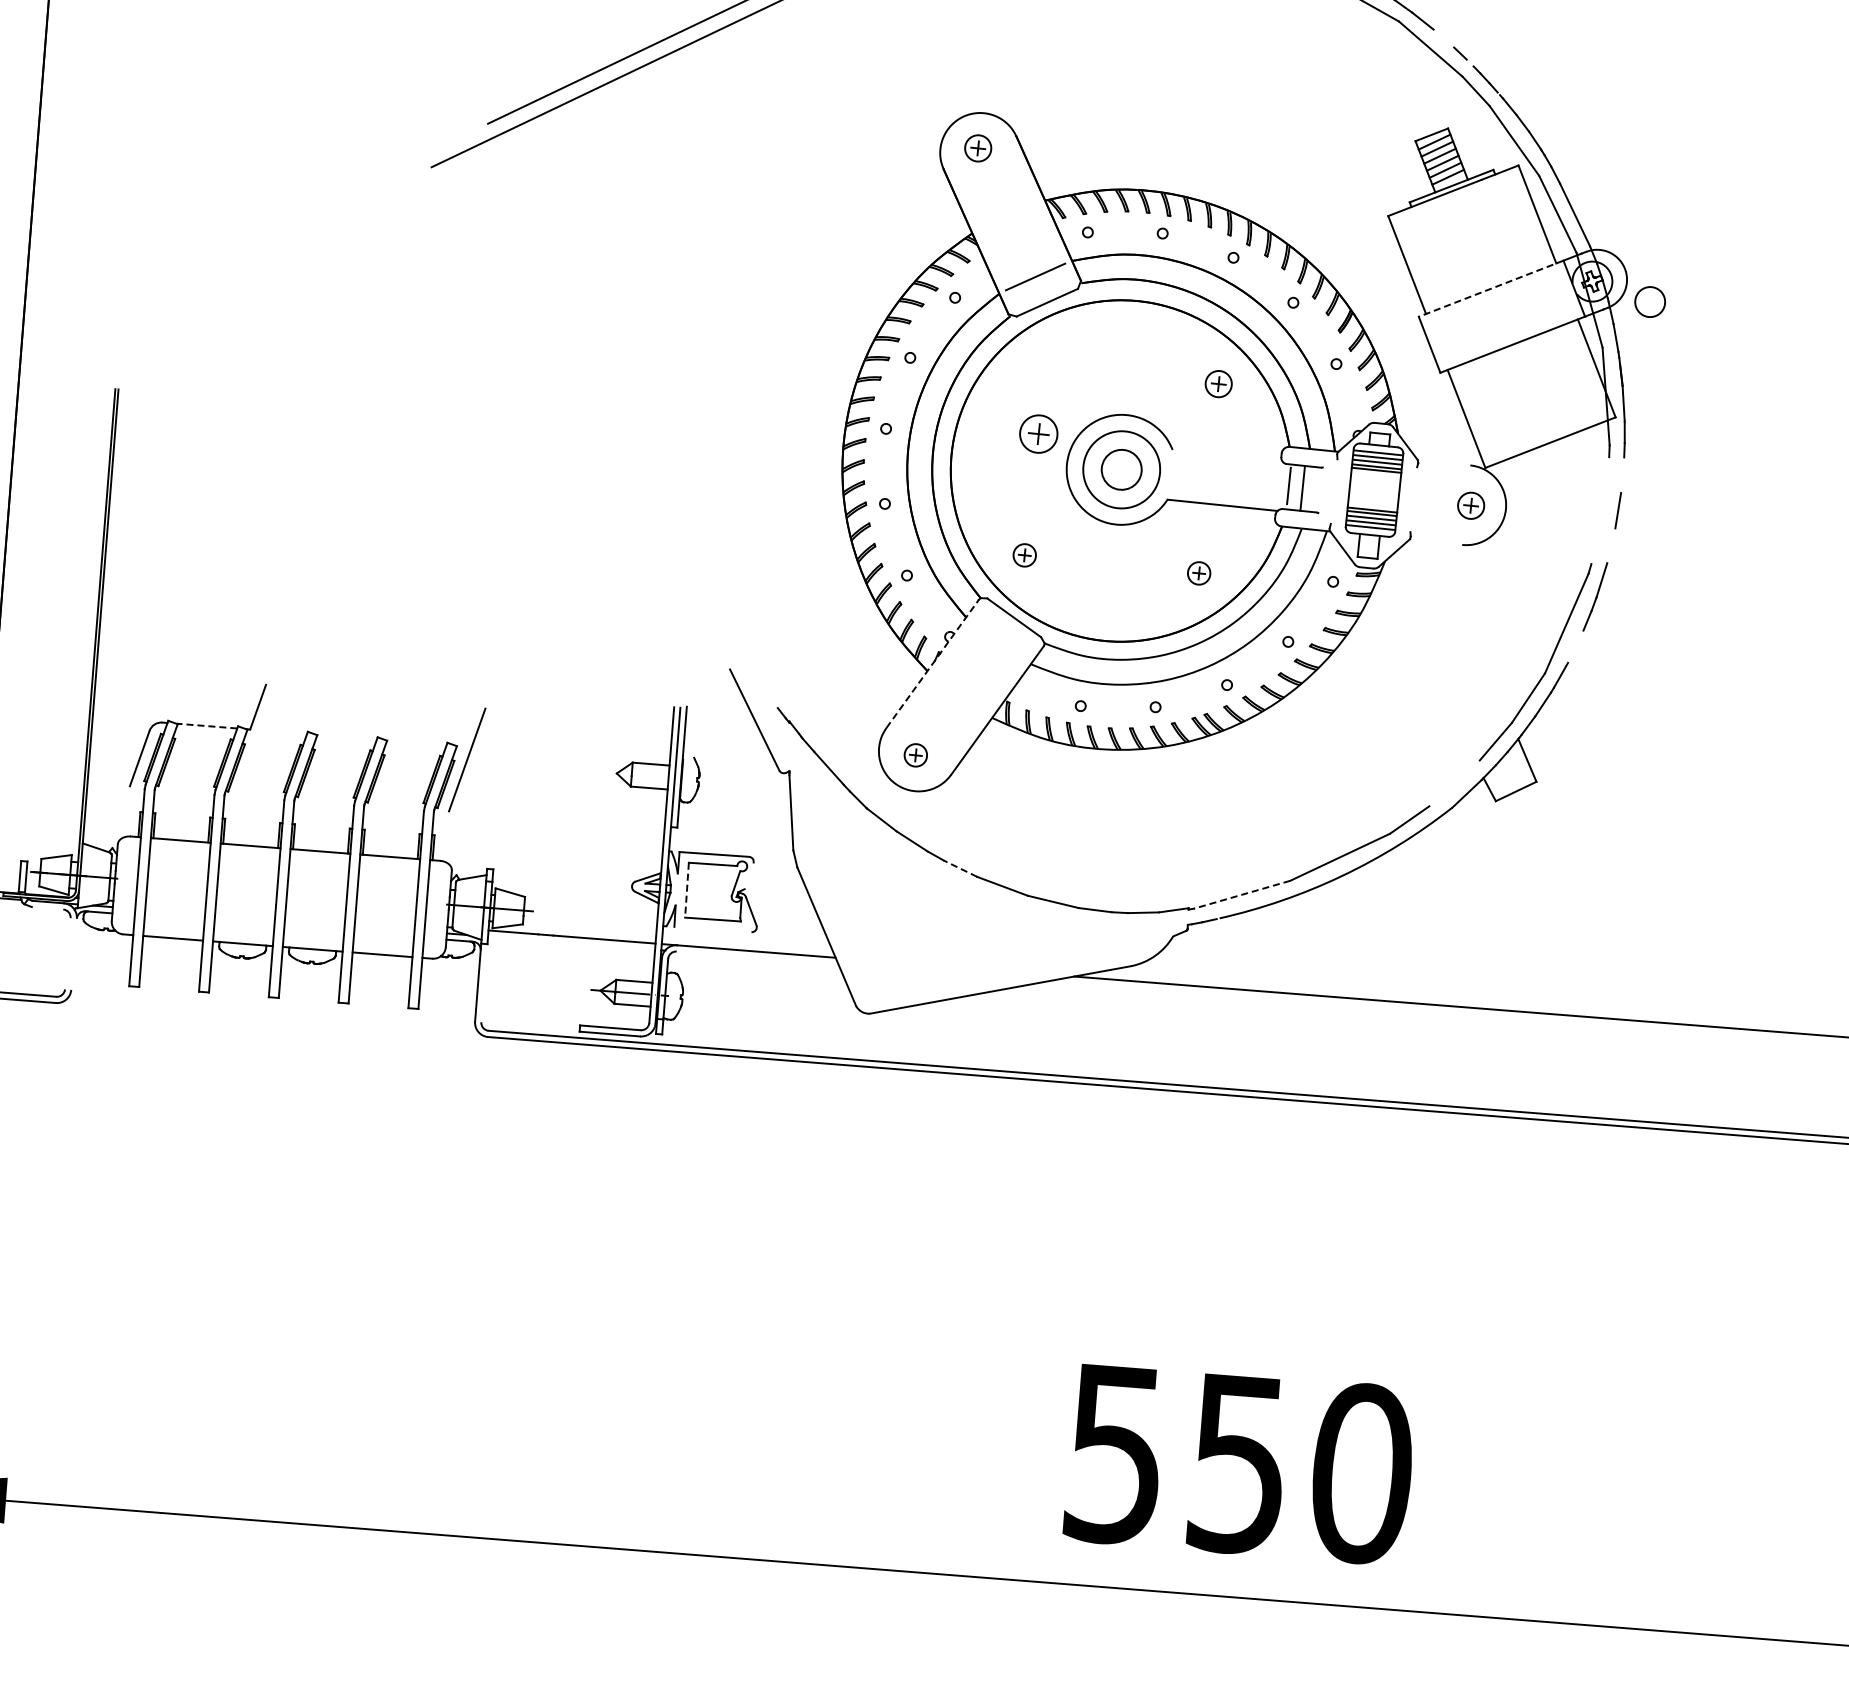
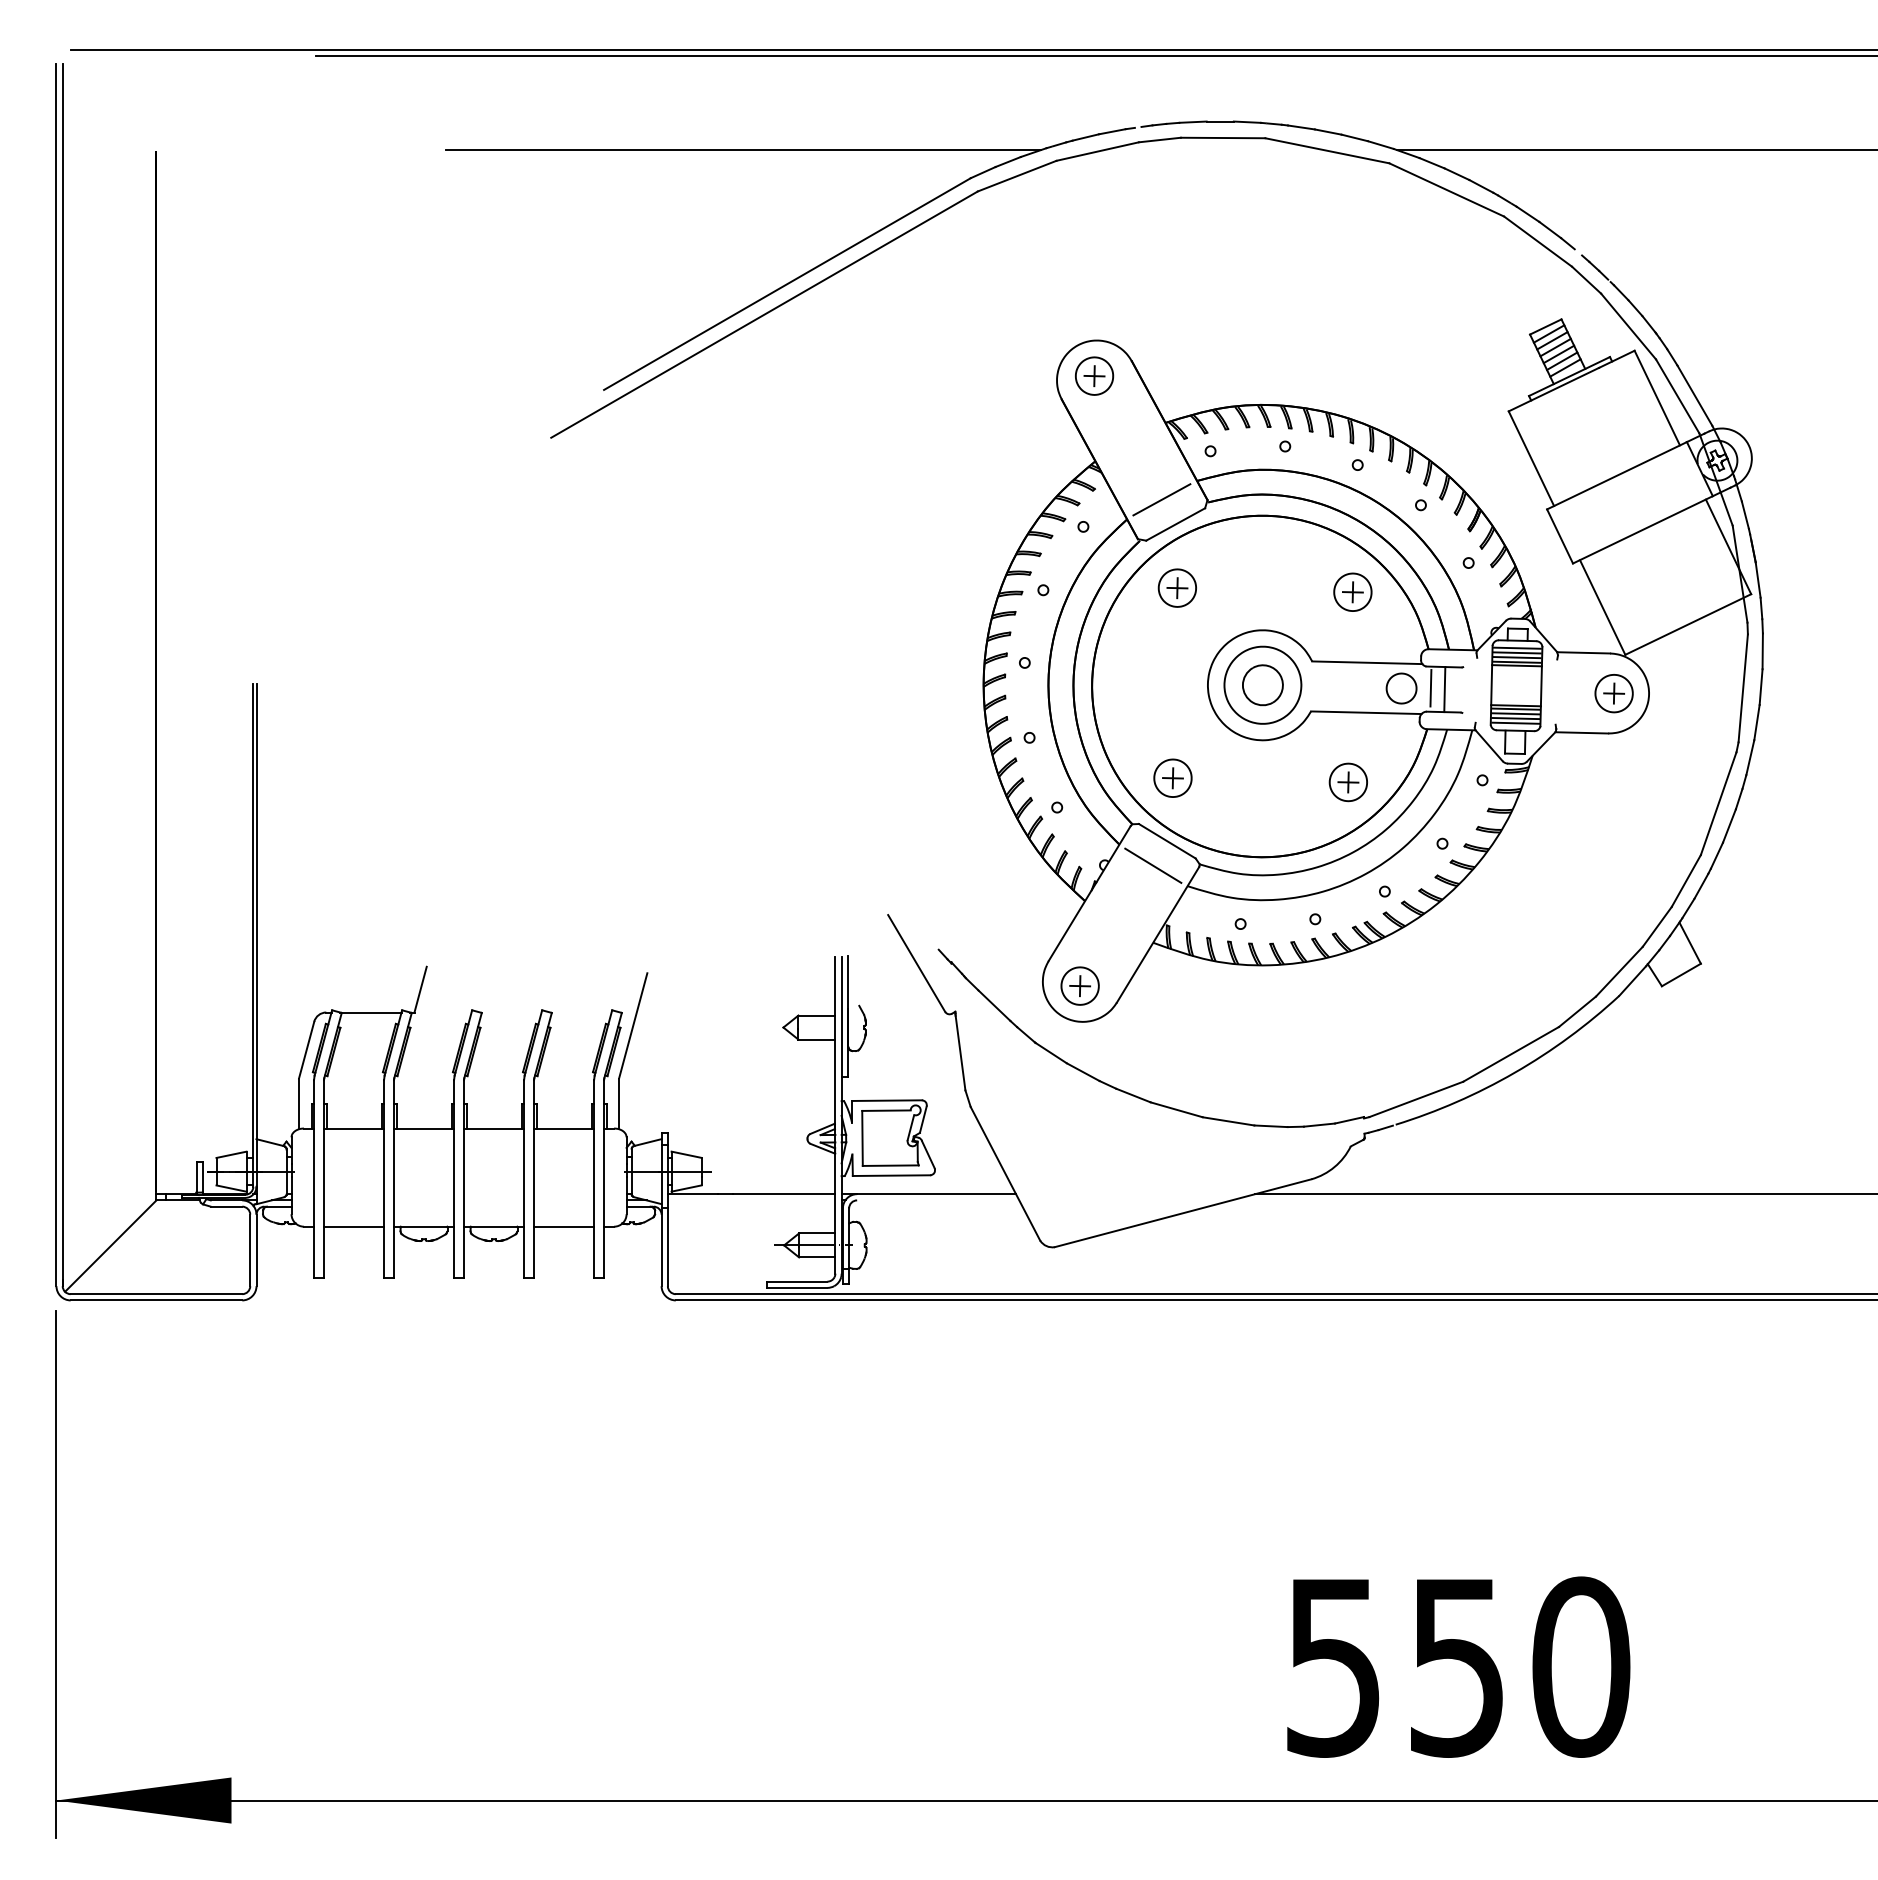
line: (1444, 38) -> (1550, 229), added
part: (978, 147) -> (1094, 375), size x1.43
line: (1491, 288) -> (1617, 475), dashed -> solid
part: (1650, 302) -> (1401, 688), moved
part: (1218, 383) -> (1352, 591), size x1.43
part: (1037, 433) -> (1176, 587), moved
line: (1227, 455) -> (1367, 662), added
line: (1443, 462) -> (1583, 652), added
line: (1622, 475) -> (1762, 651), added
part: (1470, 505) -> (1613, 693), size x1.43
line: (1599, 510) -> (1742, 688), added
line: (1435, 541) -> (1581, 732), added
line: (1610, 545) -> (1756, 722), added
part: (1024, 554) -> (1172, 777), size x1.67
part: (1198, 573) -> (1347, 782), size x1.67
line: (998, 640) -> (1153, 865), added
line: (1574, 646) -> (1728, 825), added
line: (932, 663) -> (1089, 893), dashed -> solid
line: (206, 726) -> (370, 1012), dashed -> solid
part: (915, 754) -> (1079, 985), size x1.67
line: (1454, 783) -> (1619, 971), added
line: (128, 811) -> (299, 1103), added
line: (447, 836) -> (619, 1103), added
line: (960, 868) -> (1133, 1095), dashed -> solid
line: (748, 876) -> (922, 1119), added
line: (686, 890) -> (862, 1138), dashed -> solid
line: (1241, 894) -> (1415, 1099), dashed -> solid
line: (47, 908) -> (226, 1206), added
line: (712, 929) -> (891, 1175), added
line: (68, 953) -> (250, 1250), added
line: (74, 954) -> (256, 1250), added
line: (484, 982) -> (667, 1246), added

